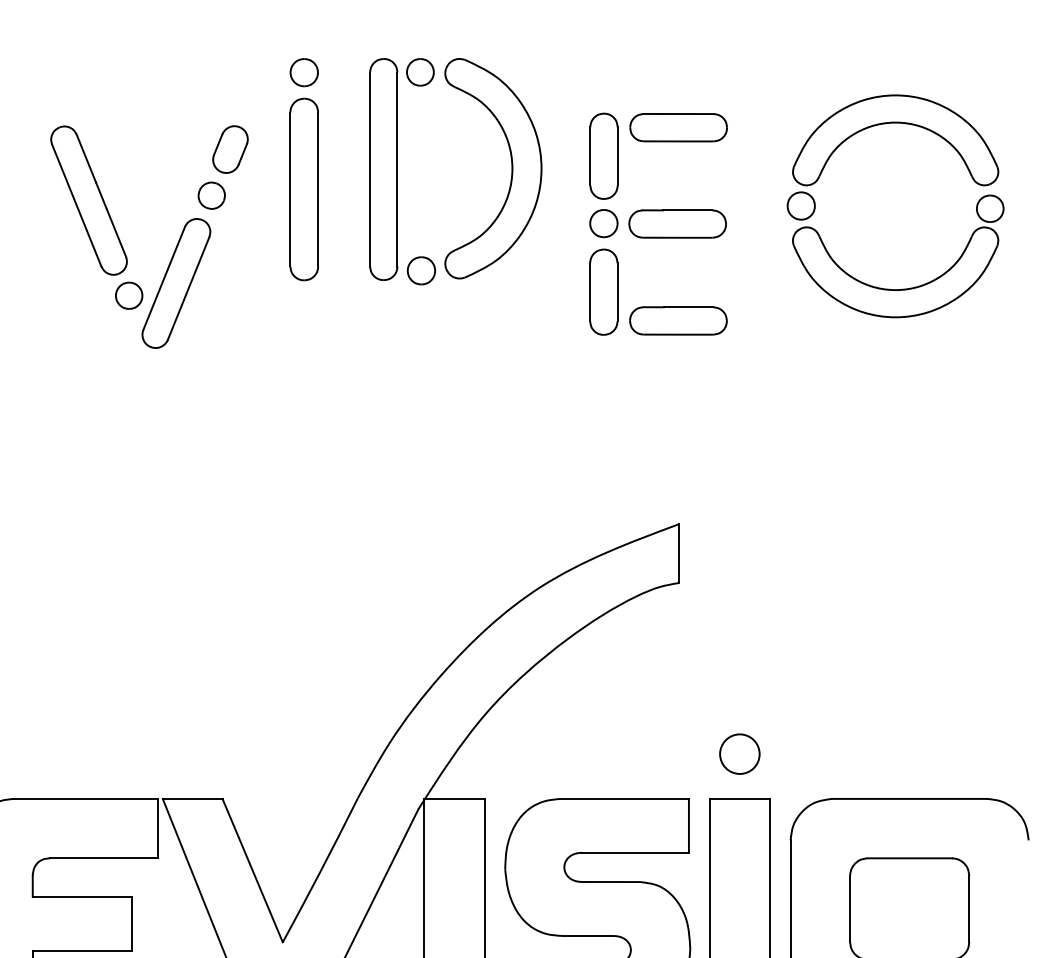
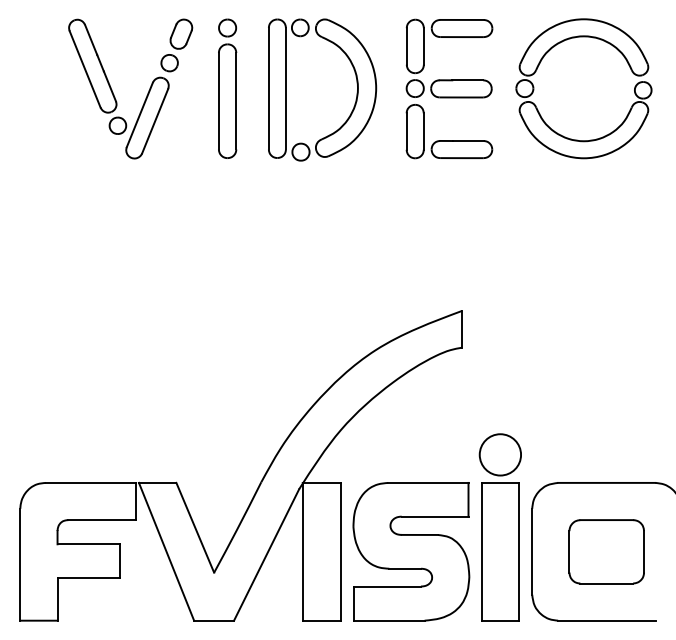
part: (816, 205) -> (534, 88), moved
part: (658, 223) -> (449, 88), moved
part: (123, 245) -> (114, 94), moved
circle: (740, 753) -> (500, 454), size x1.67

